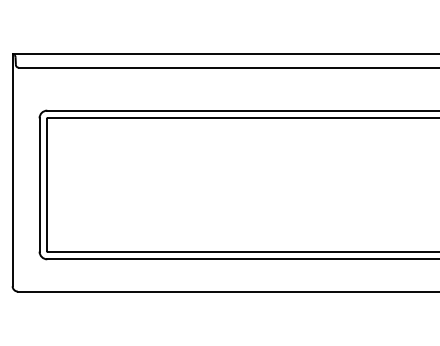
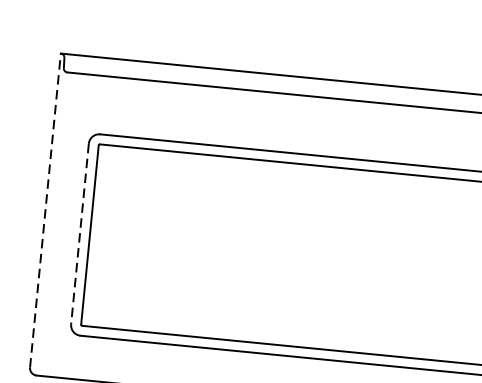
line: (12, 170) -> (45, 210), solid -> dashed
line: (39, 184) -> (79, 233), solid -> dashed

